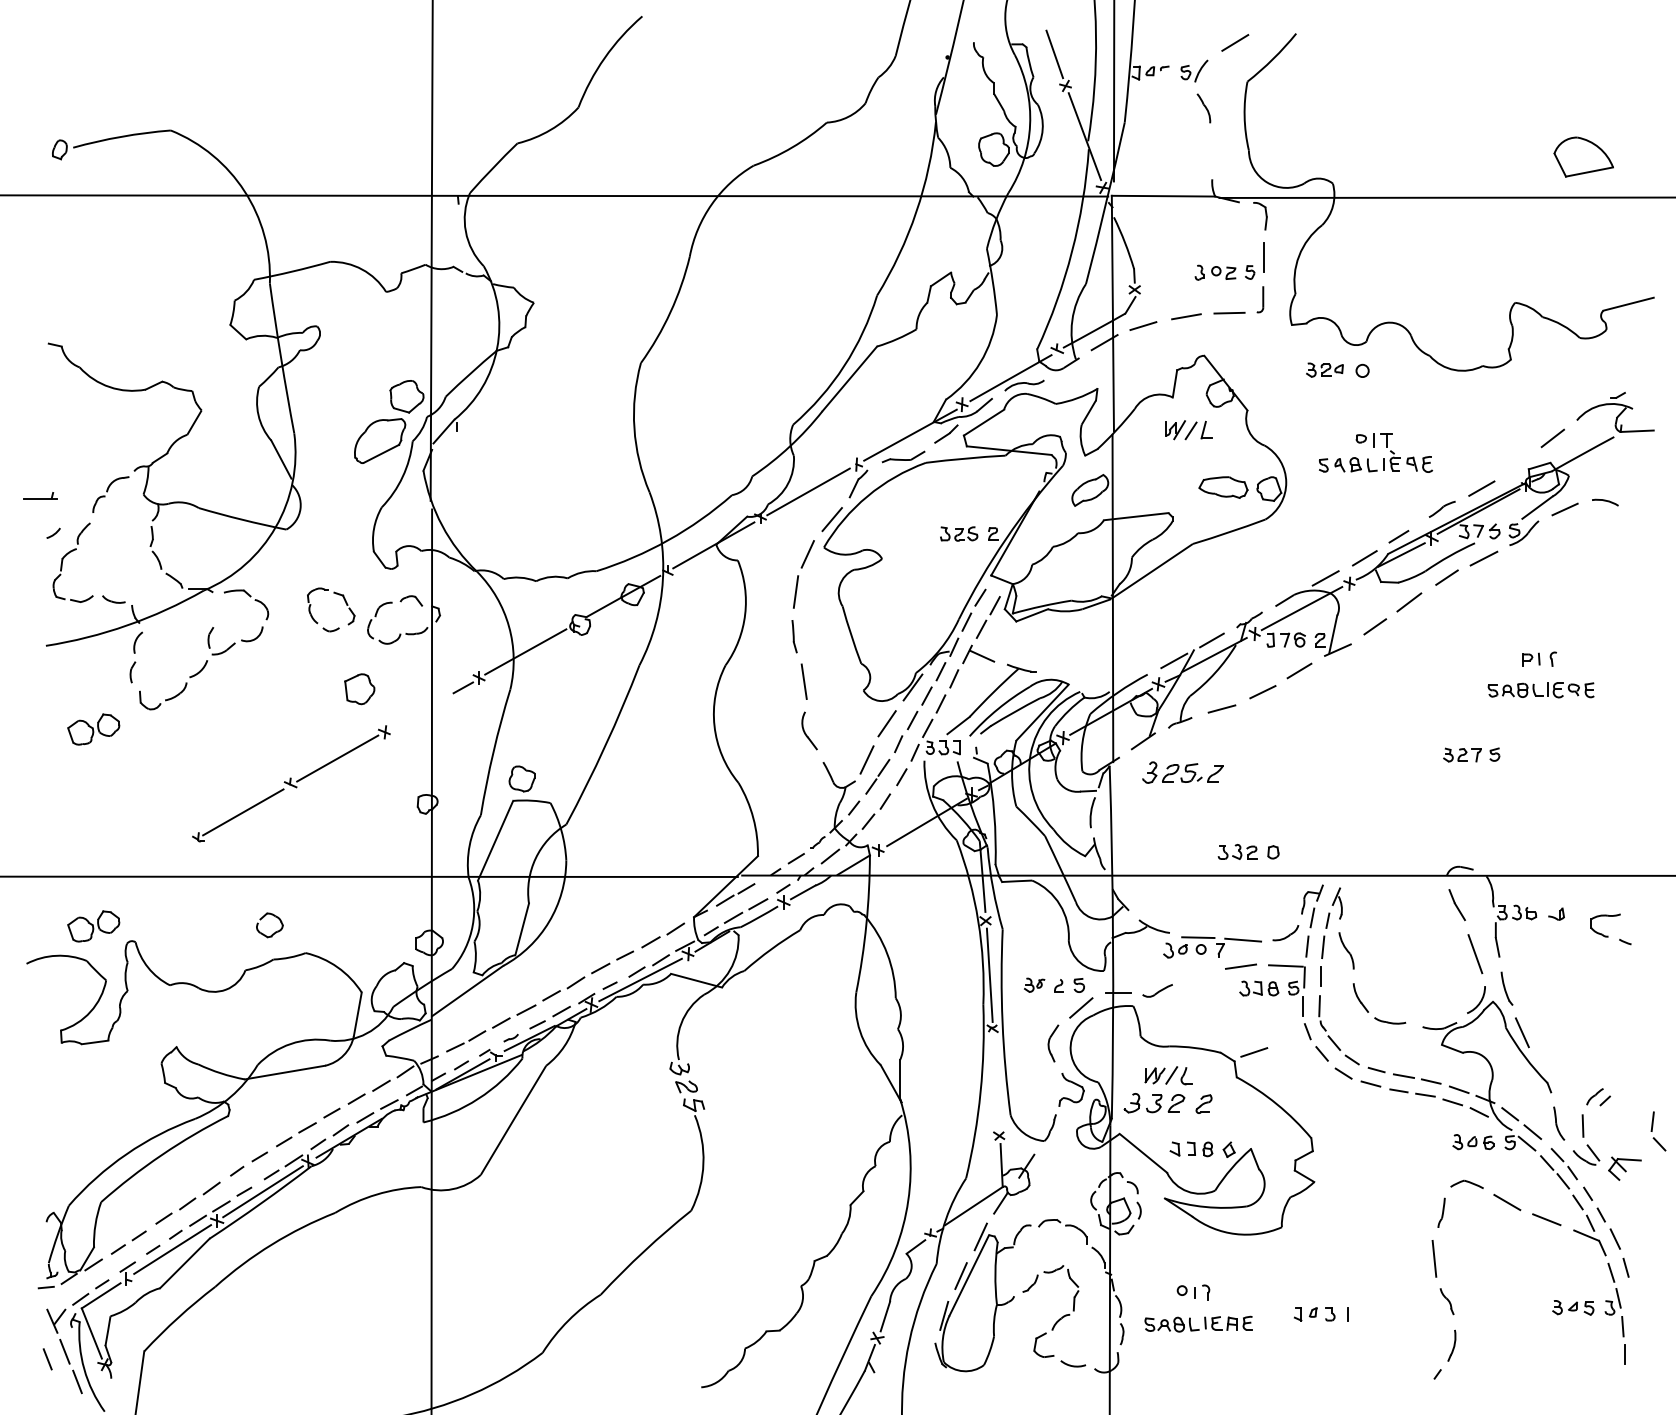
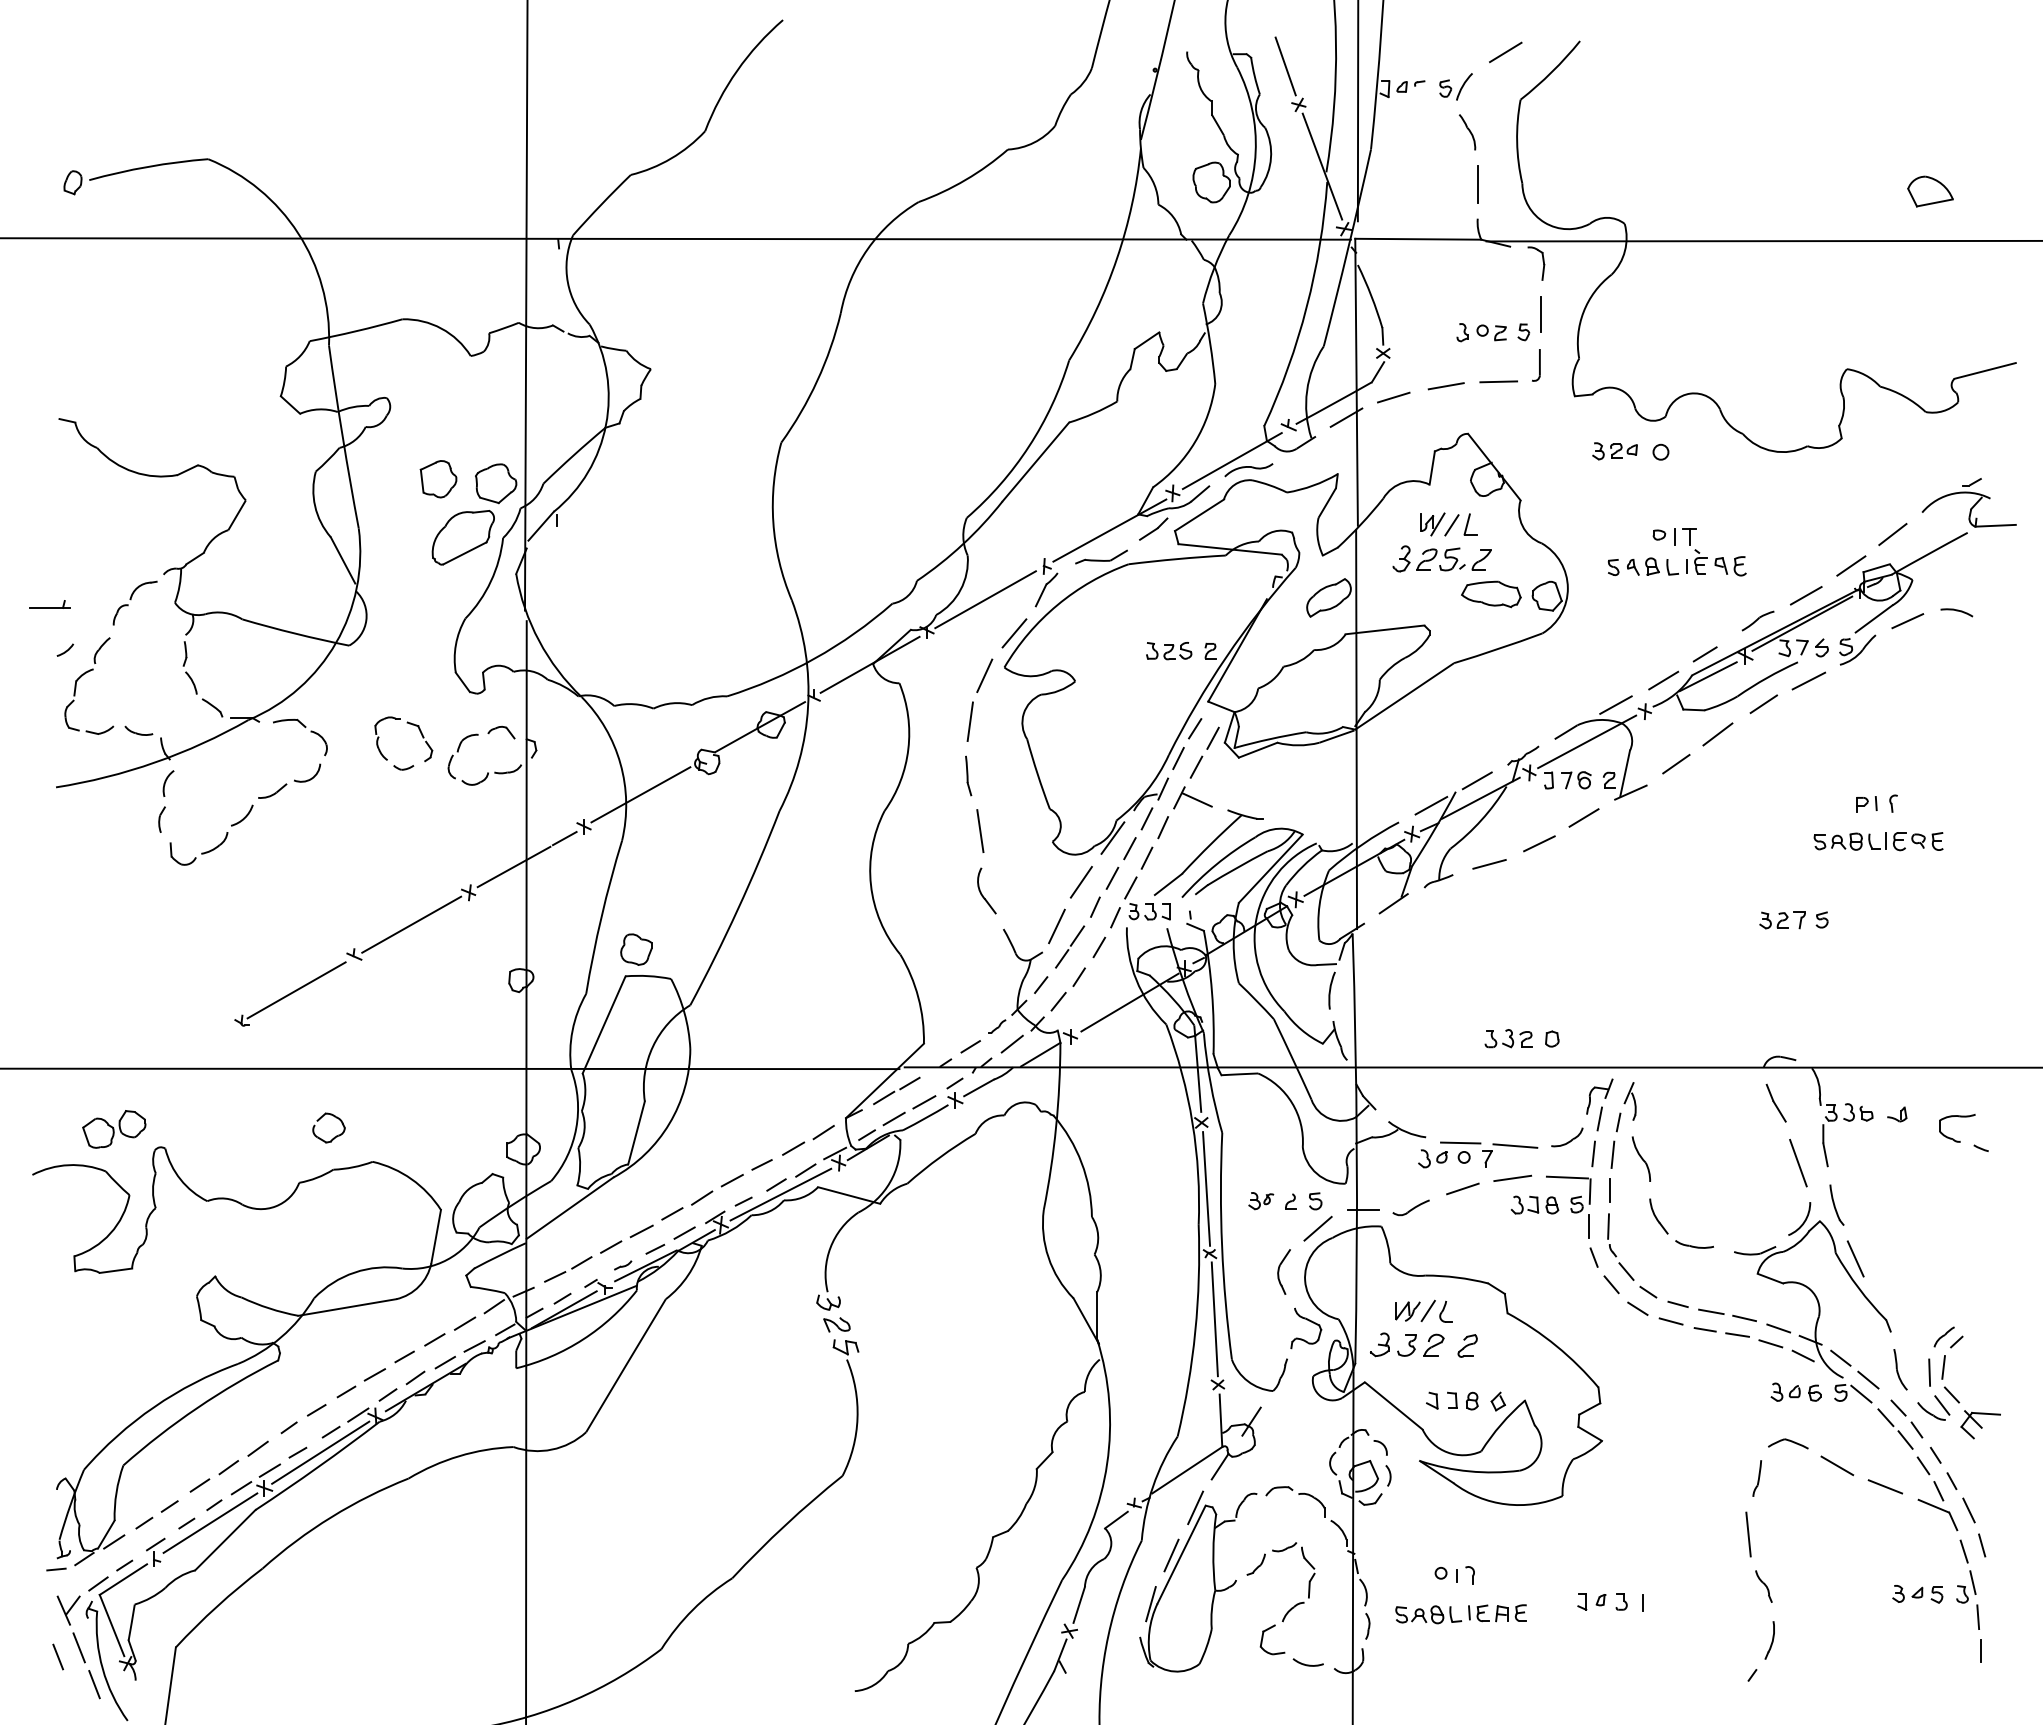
line: (1212, 151) -> (1477, 184), added
part: (1583, 157) -> (1930, 191), size x0.62
line: (1518, 463) -> (1851, 565), added
part: (210, 637) -> (256, 777), removed
part: (359, 689) -> (438, 479), moved
line: (421, 710) -> (513, 866), added
part: (93, 729) -> (114, 889), removed
part: (1182, 772) -> (1441, 558), moved
line: (1253, 1052) -> (1462, 1188), moved
line: (996, 1082) -> (1214, 1319), added
part: (1652, 1131) -> (1943, 1379), moved

